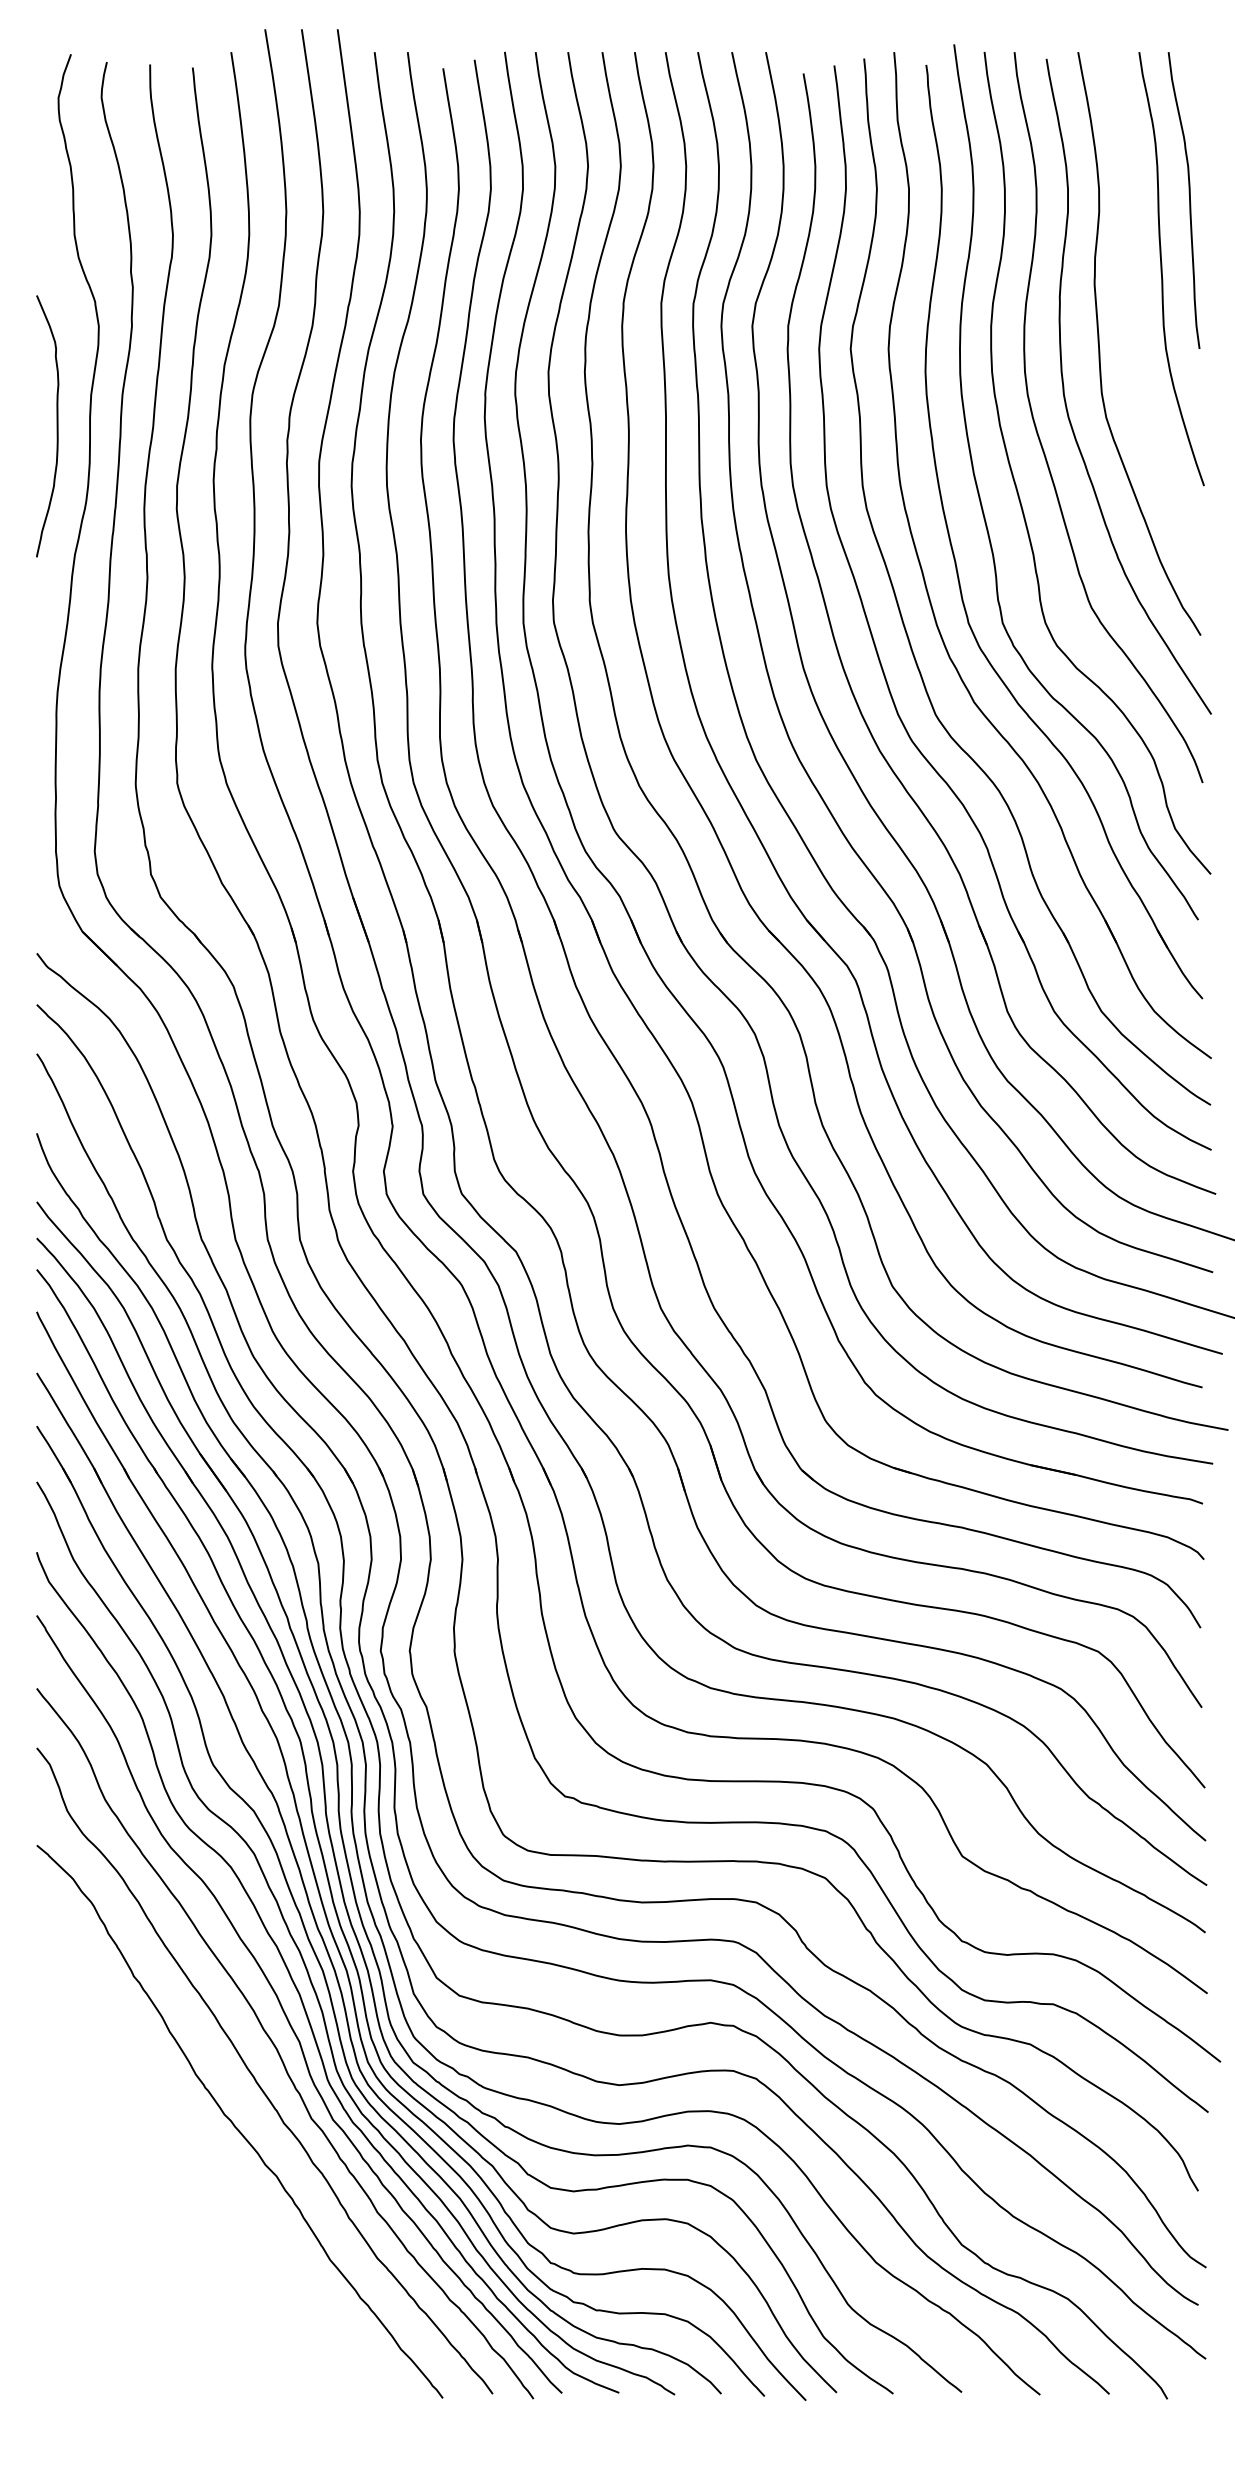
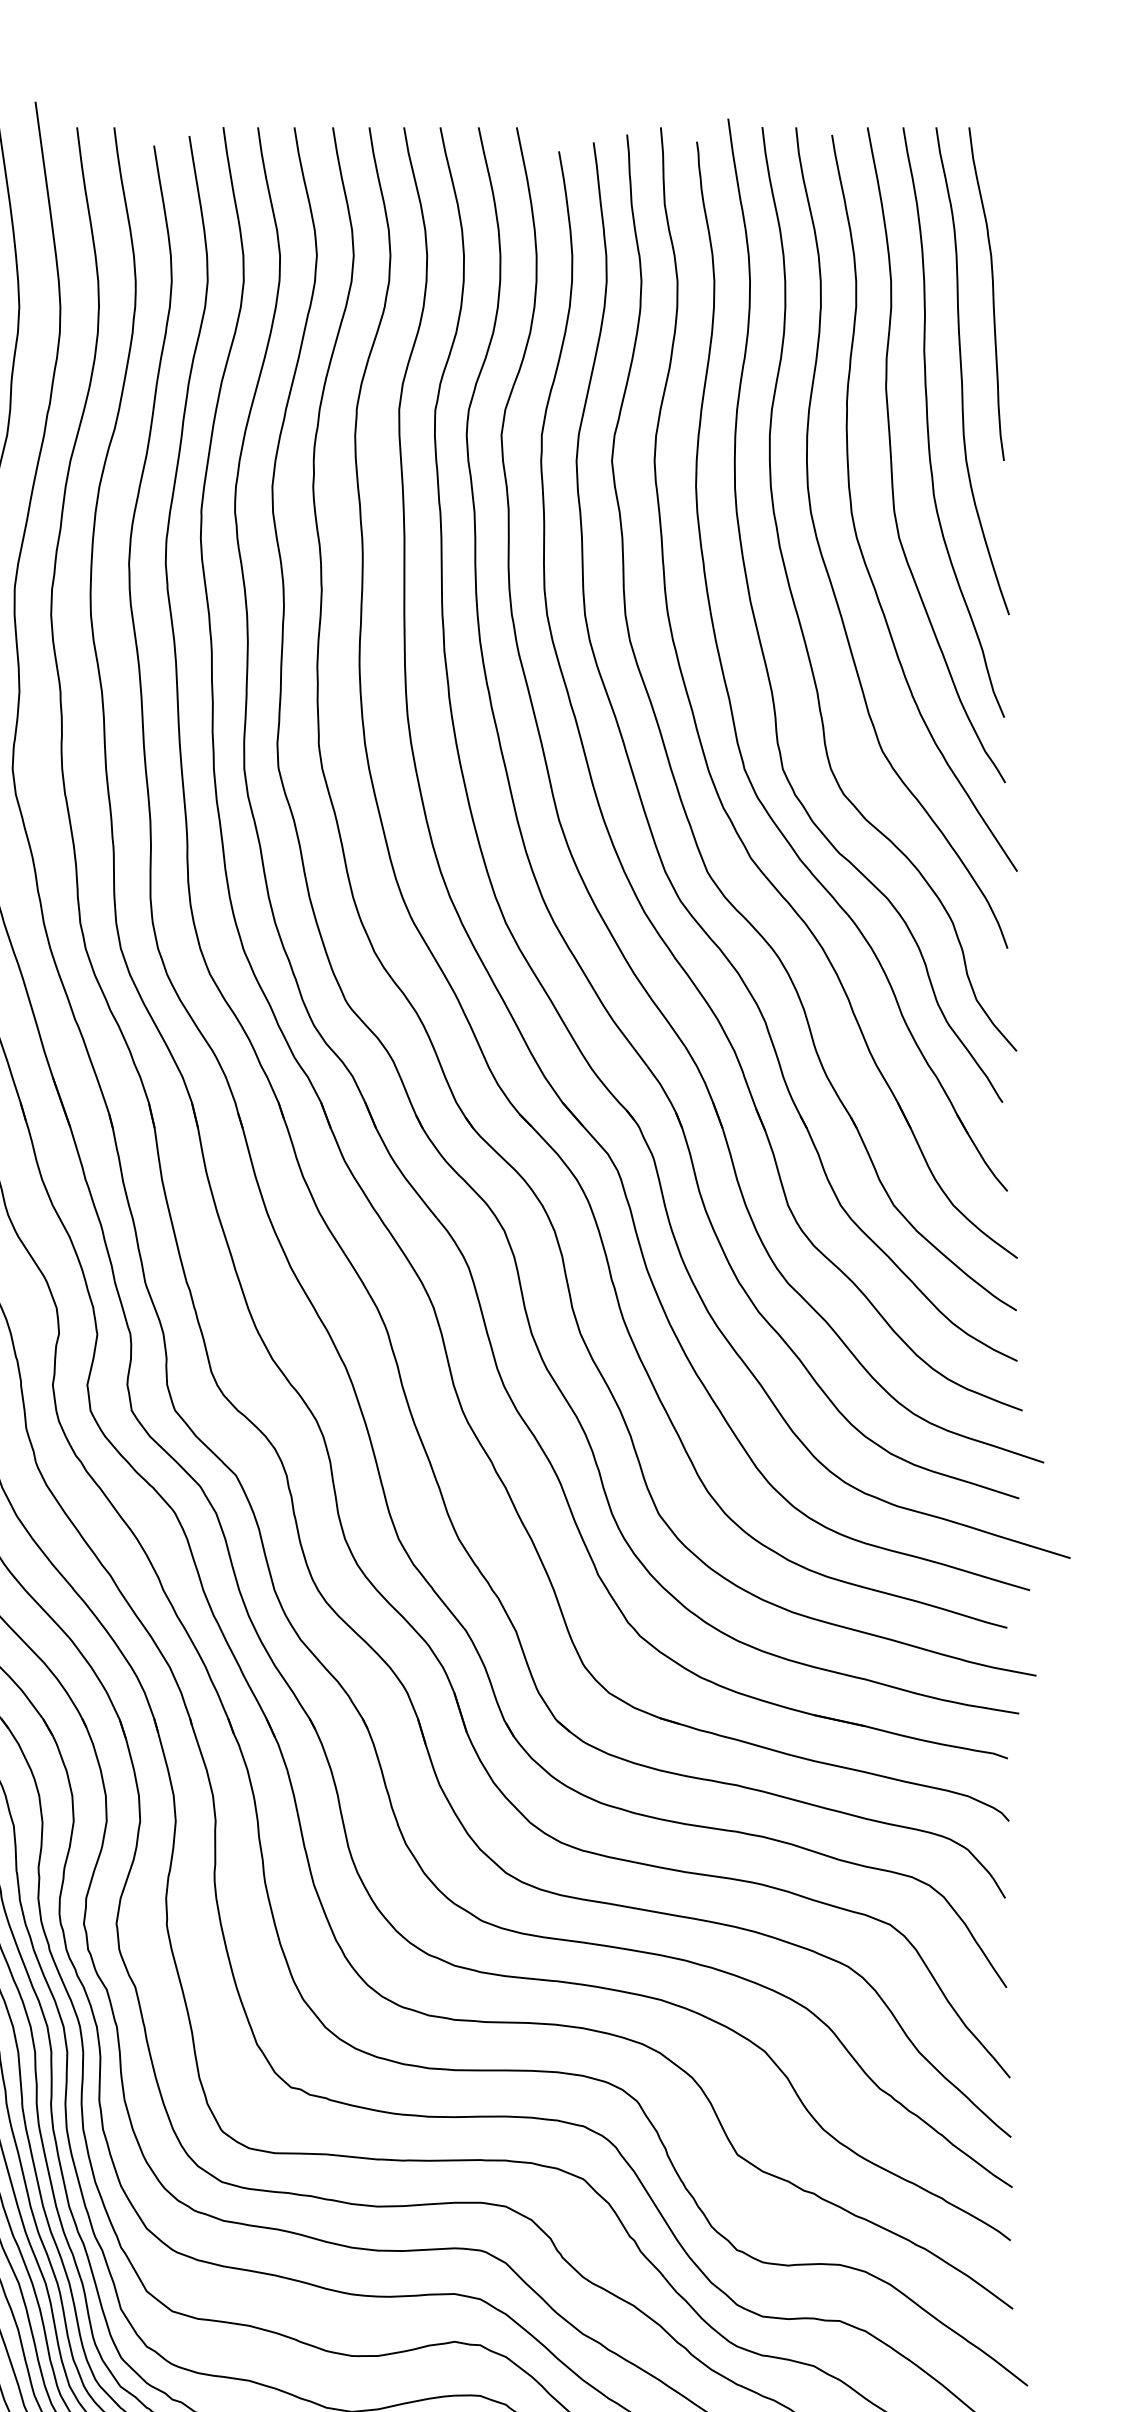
curve: (1132, 314) -> (928, 422), added

